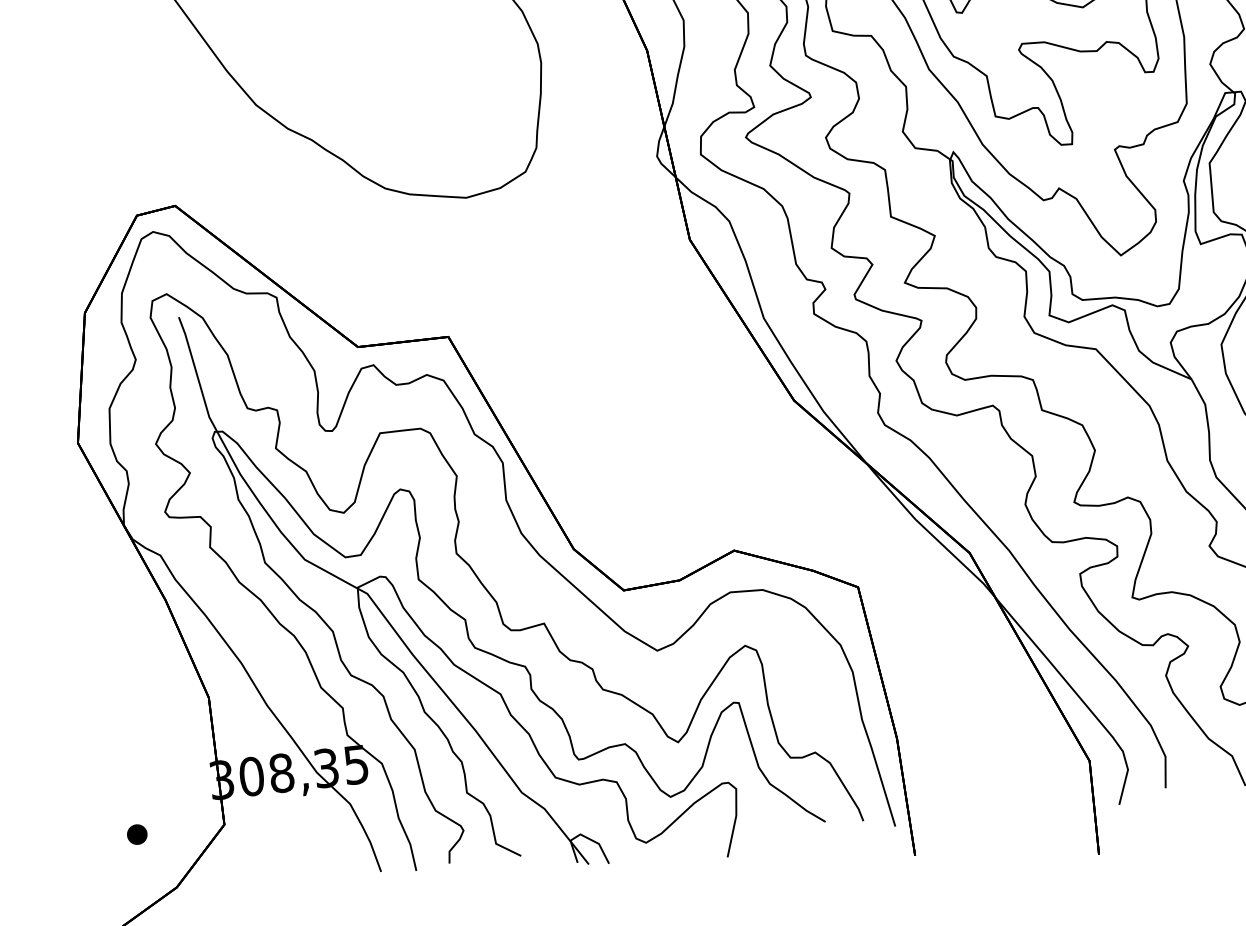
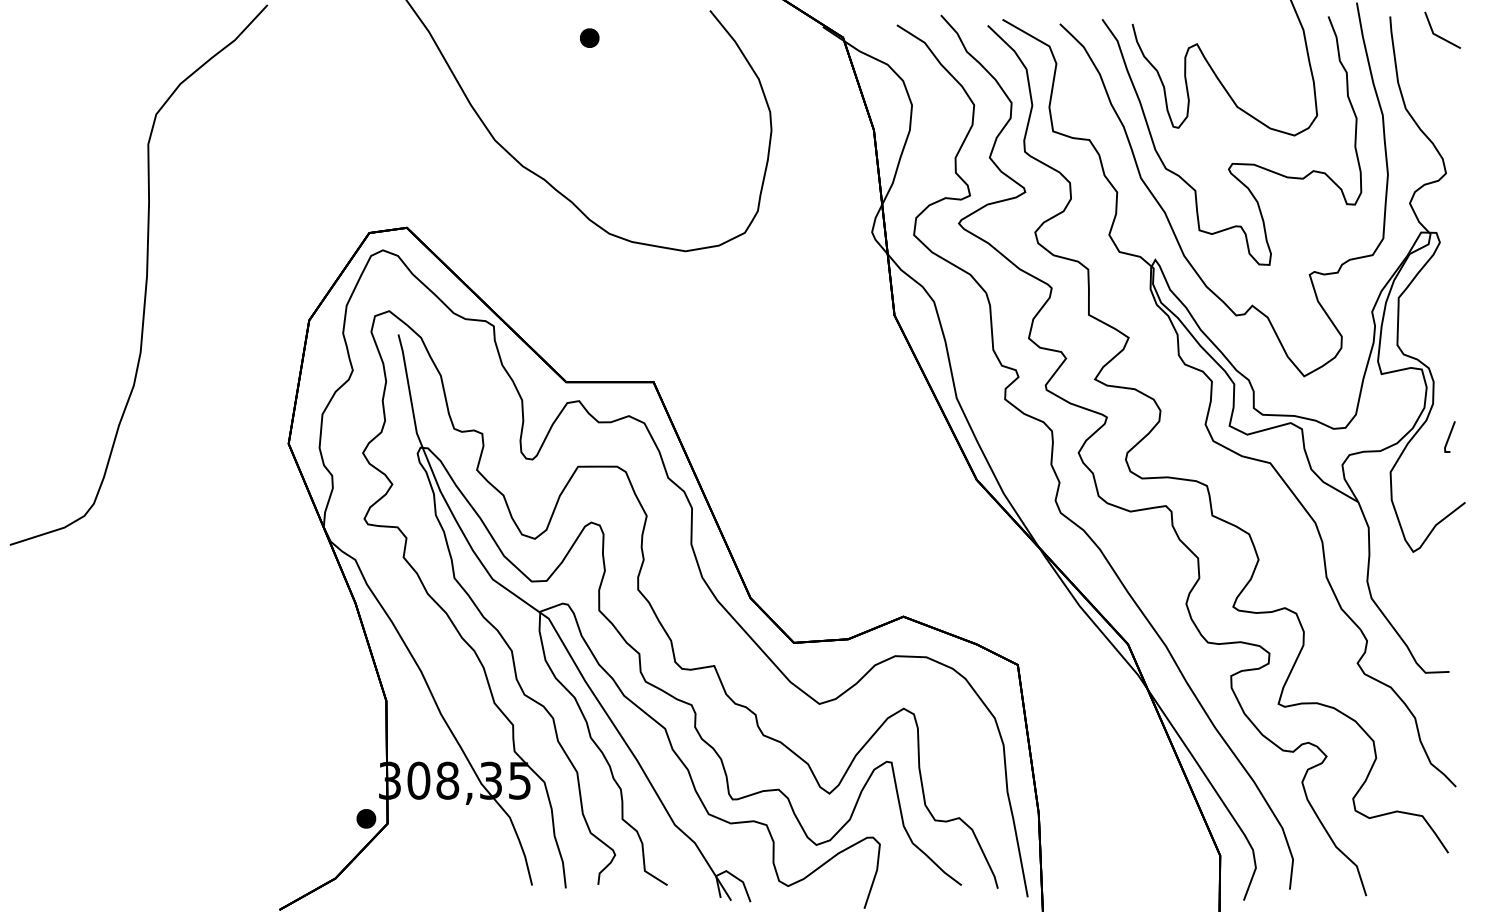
part: (137, 834) -> (366, 818), moved

